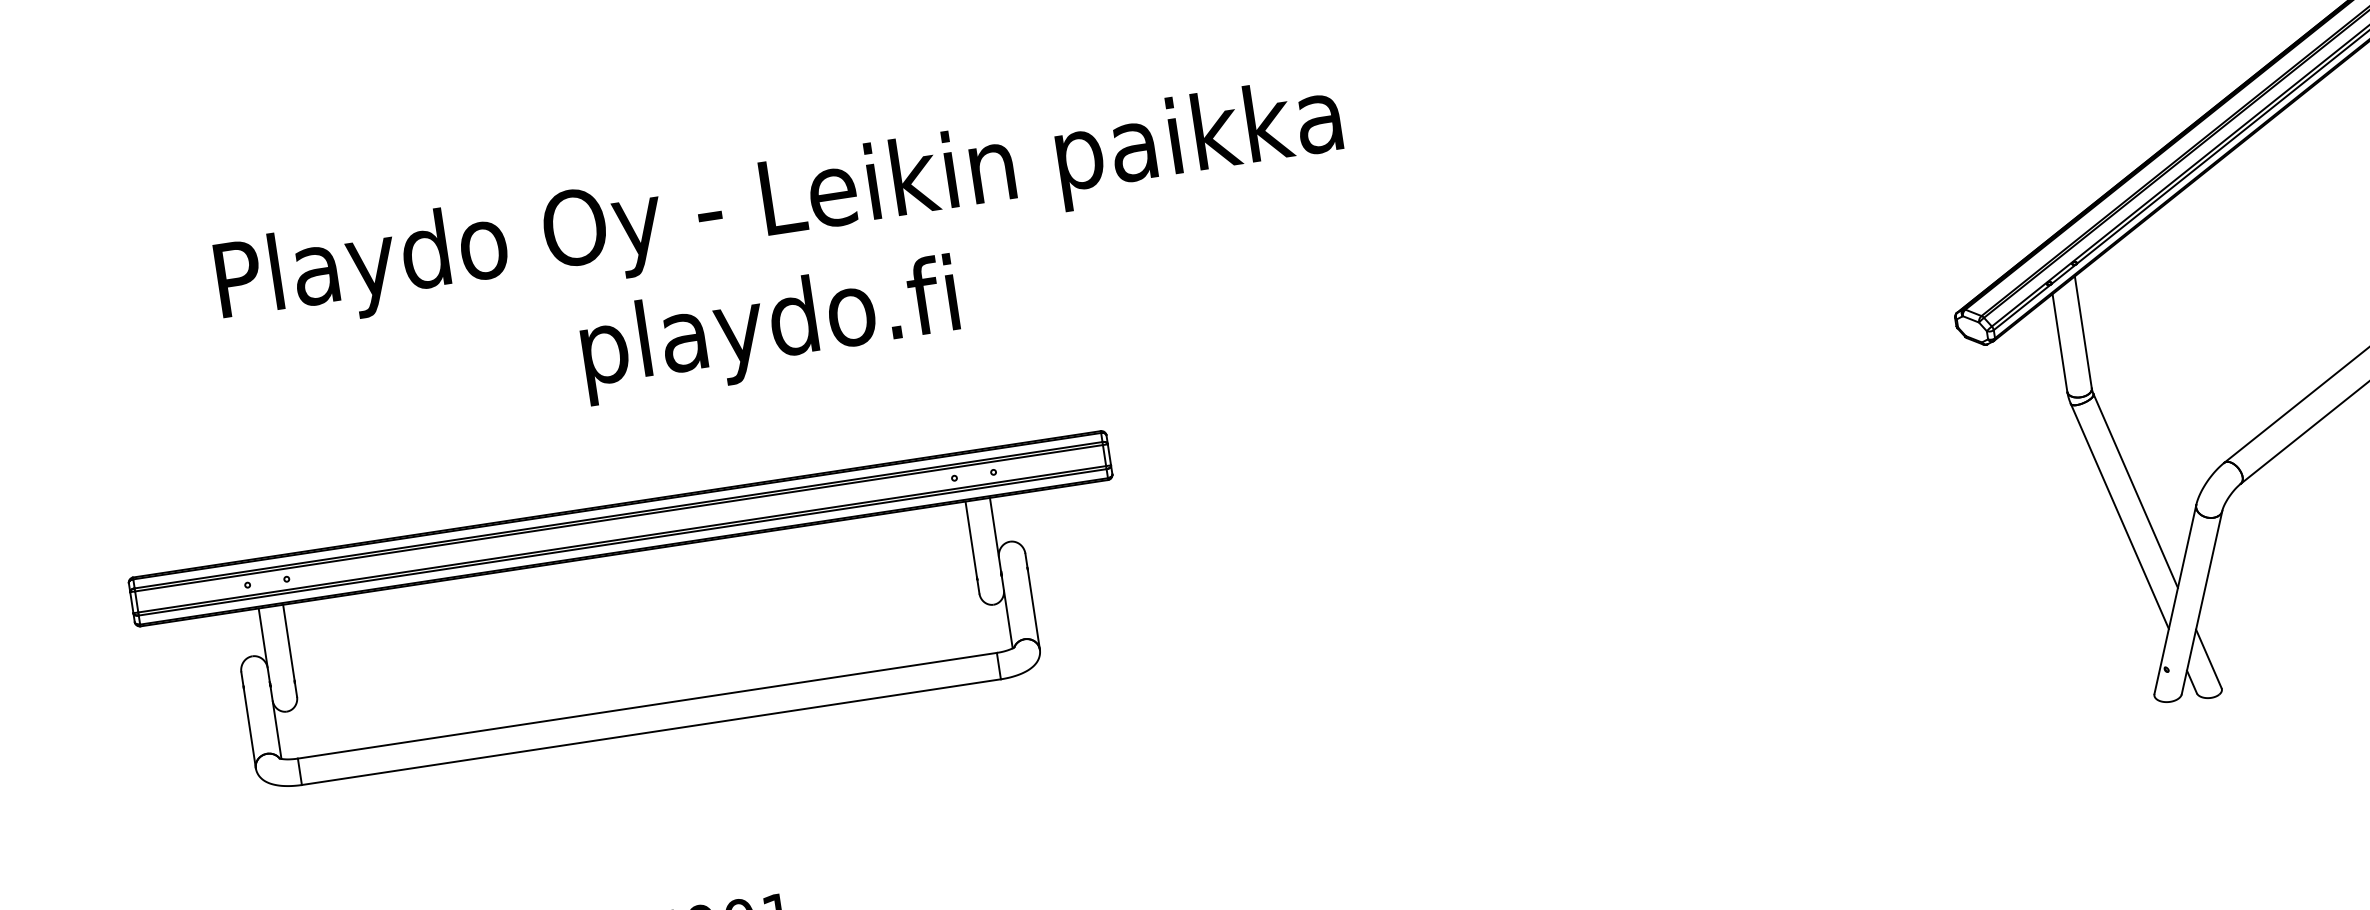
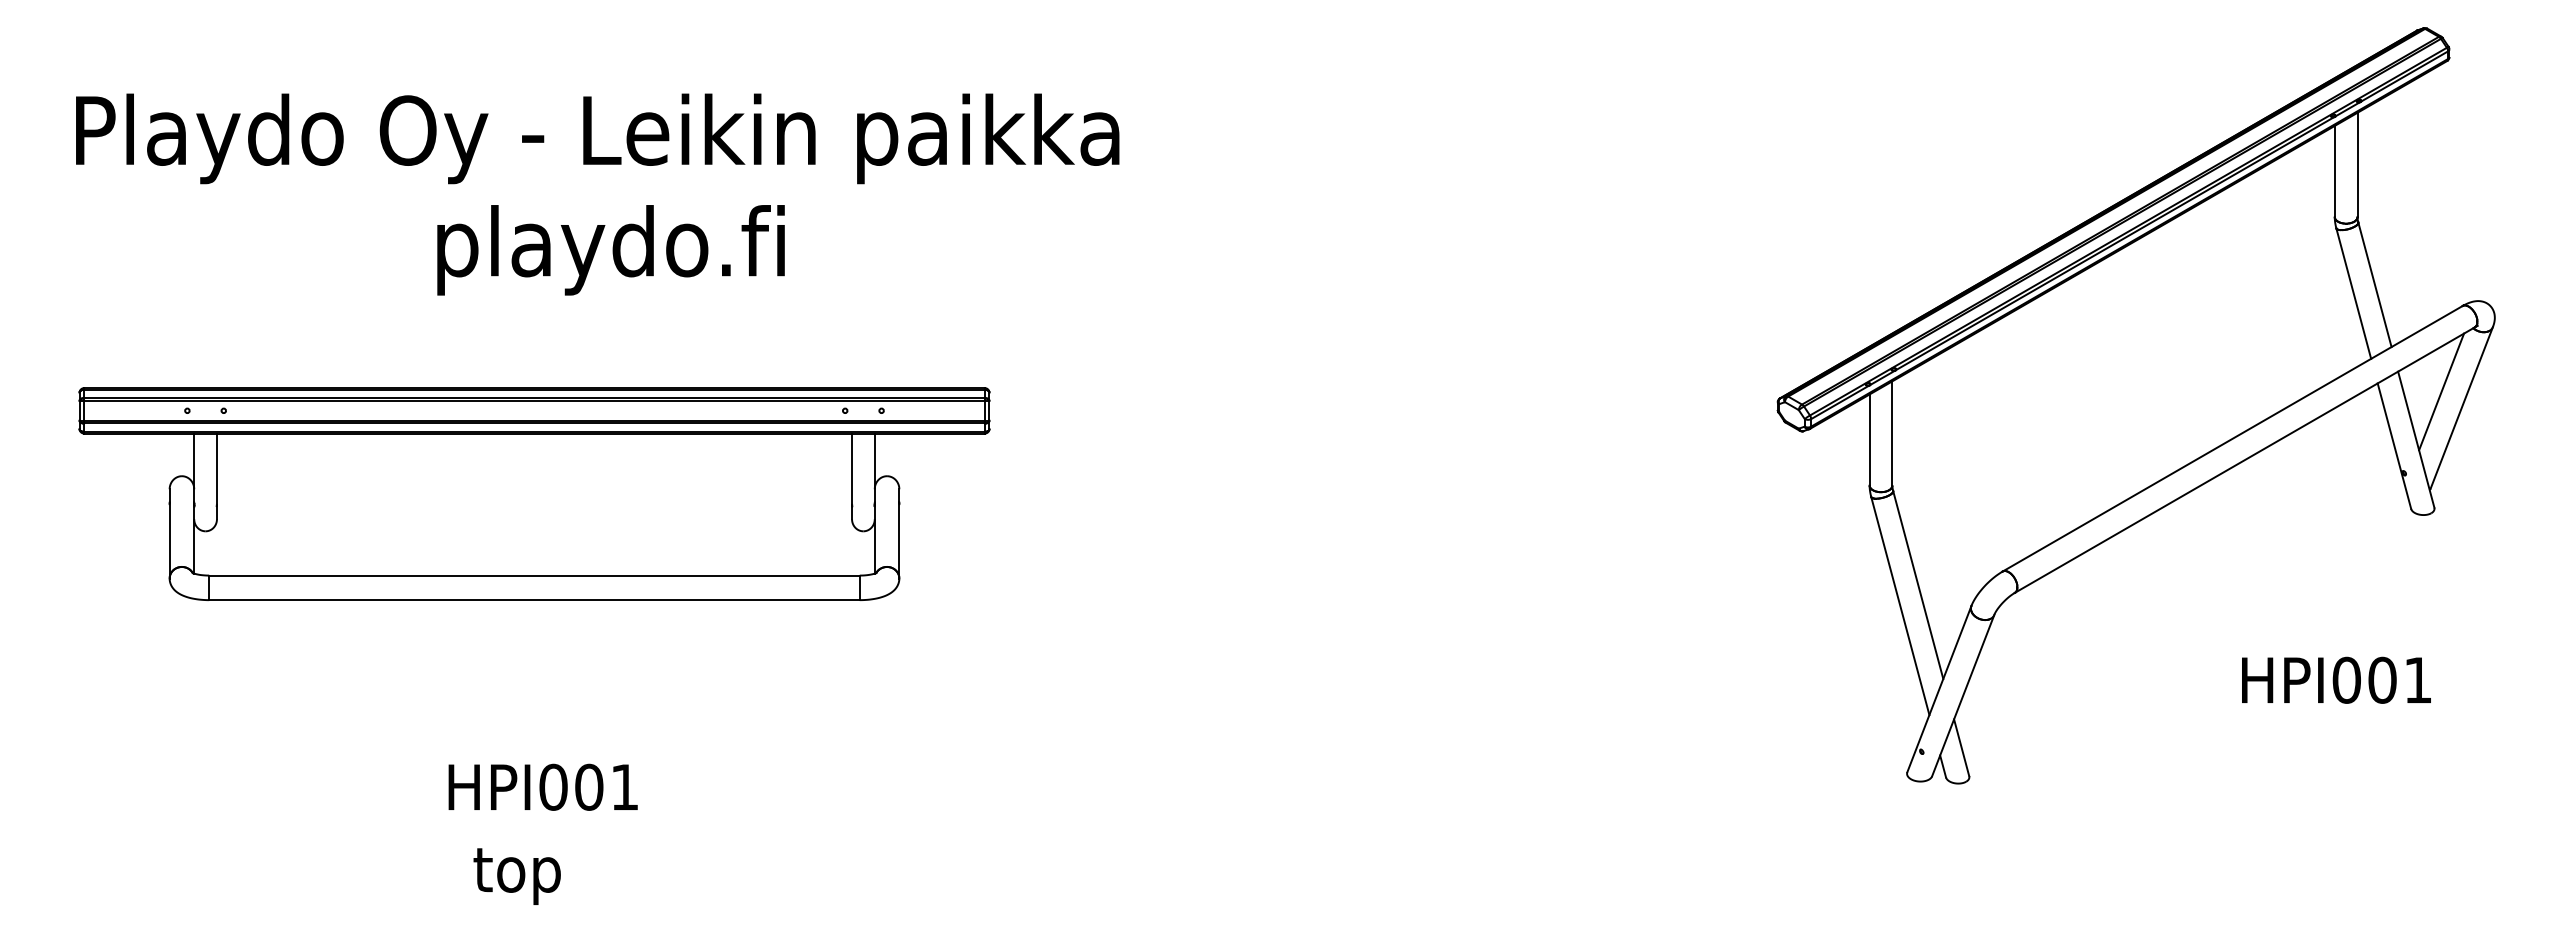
text: (779, 205) -> (597, 138), moved
text: (769, 329) -> (610, 250), moved

